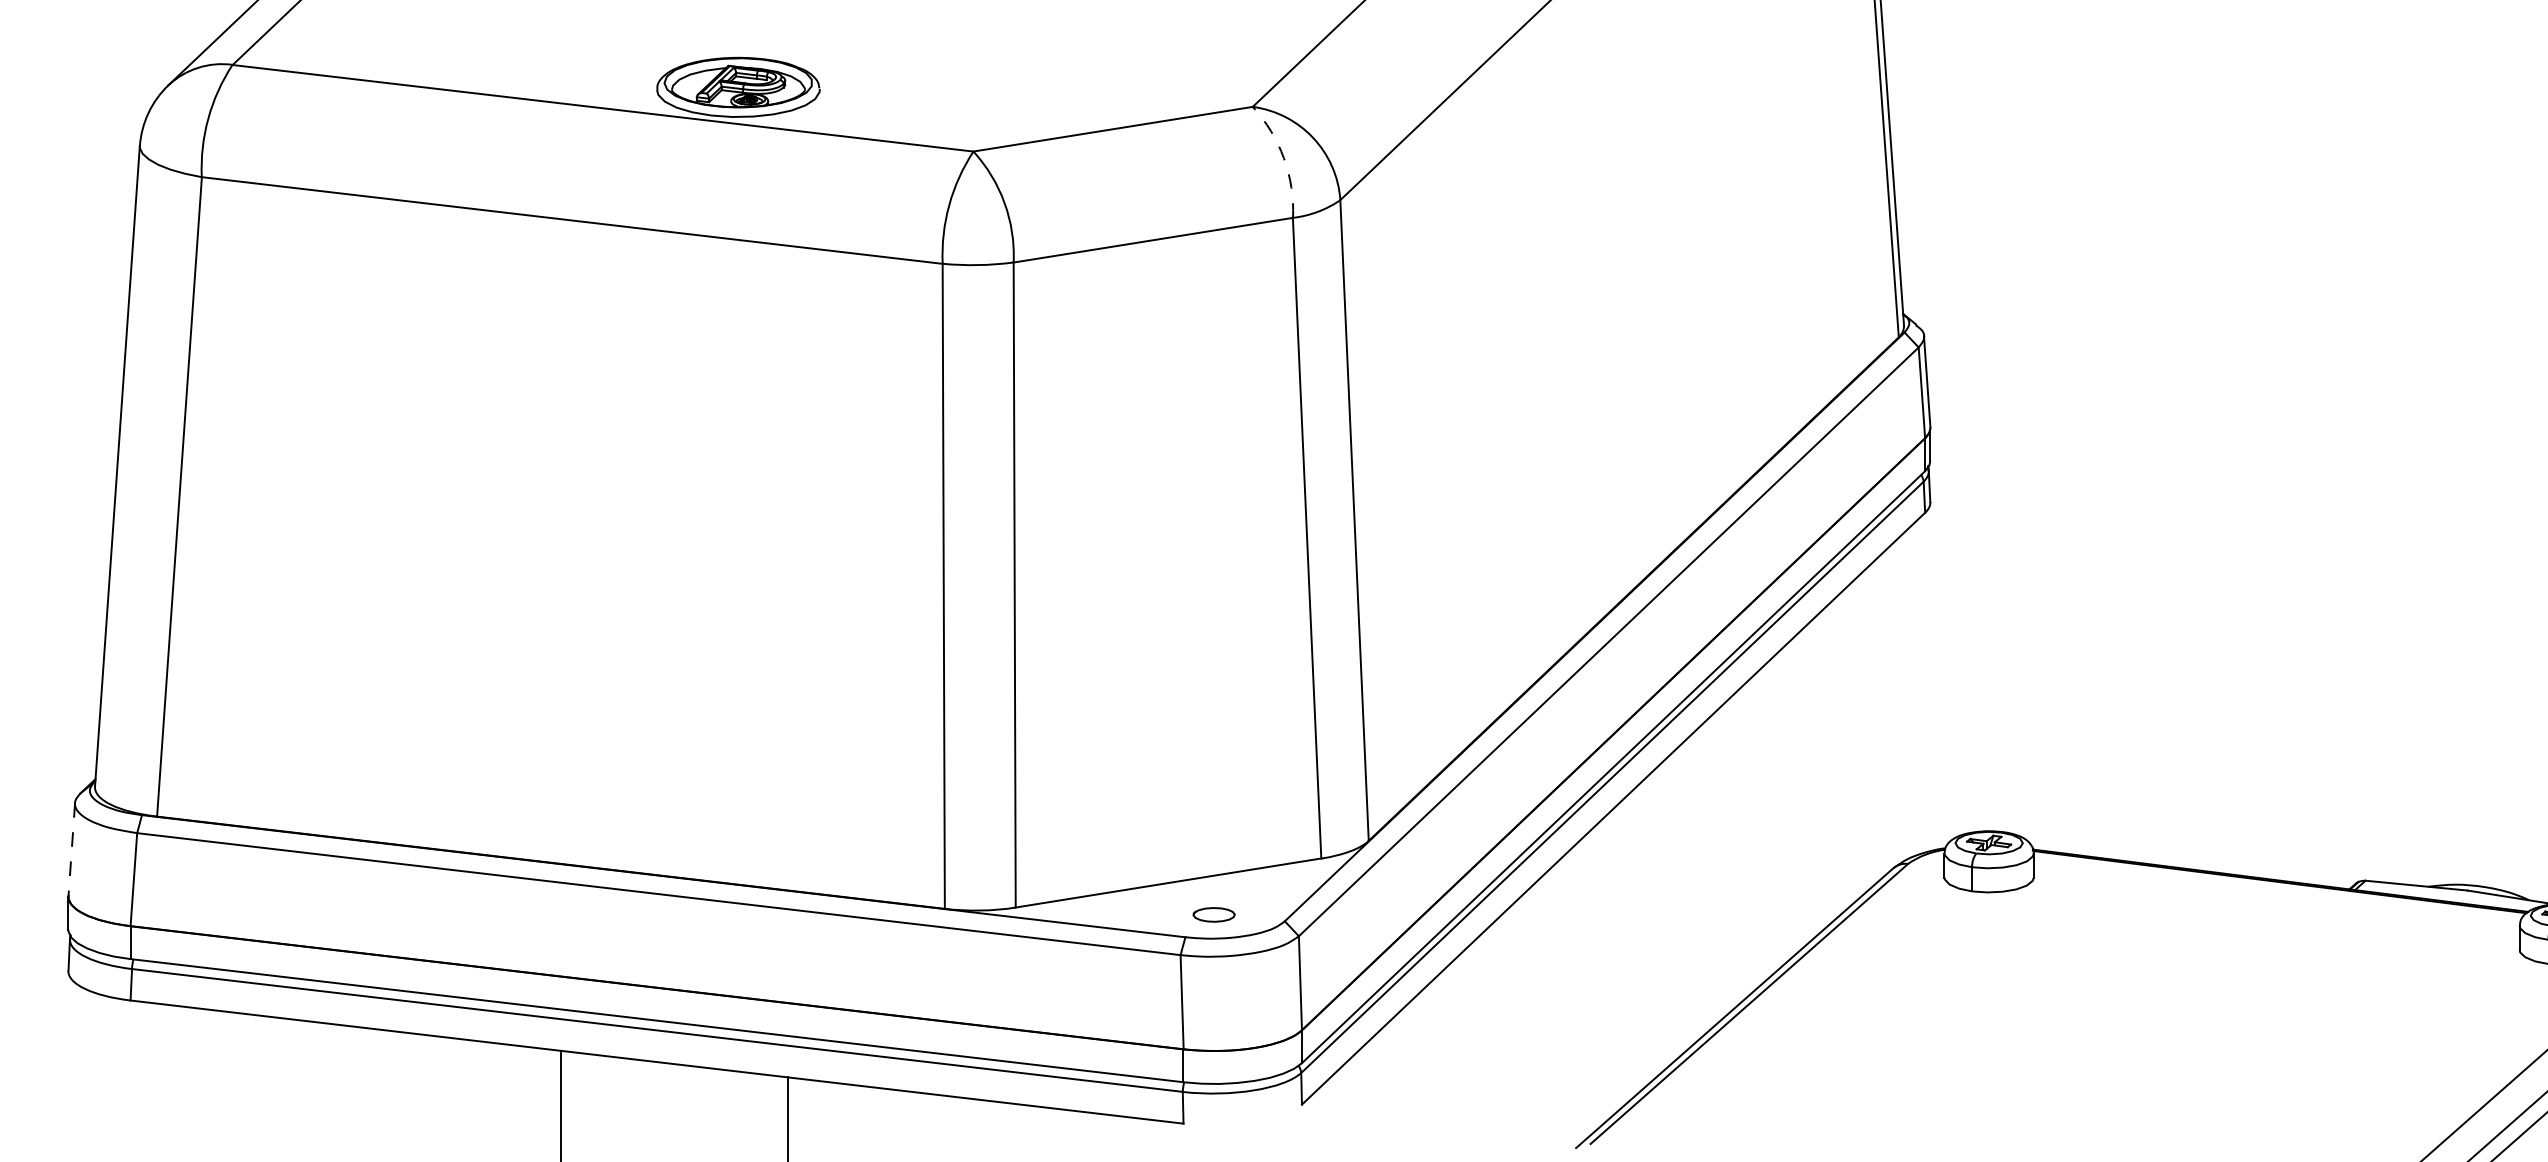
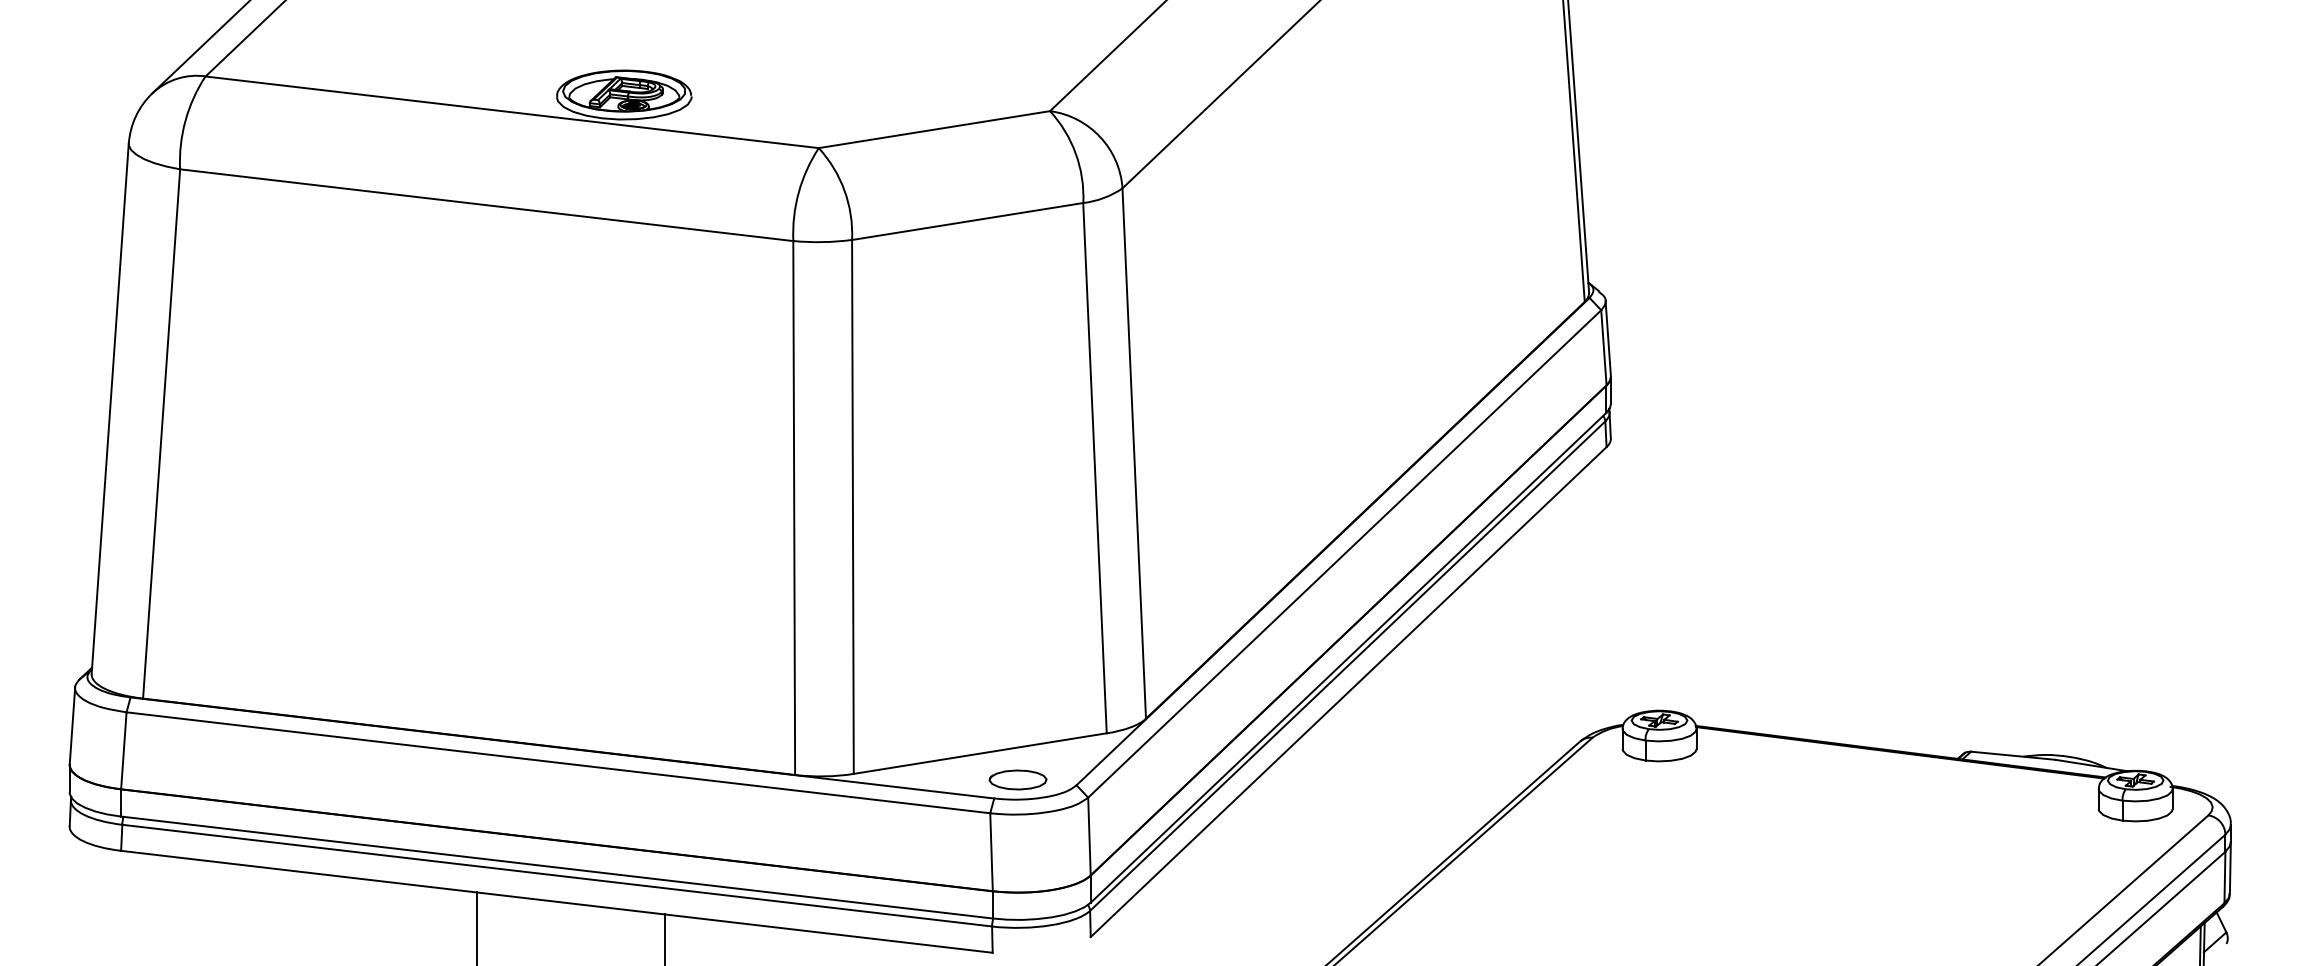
arc: (1283, 158) -> (1075, 153), dashed -> solid
line: (71, 849) -> (72, 725), dashed -> solid
part: (1213, 914) -> (1017, 779), size x1.67

